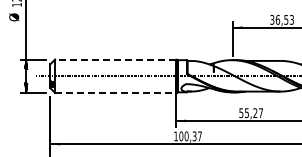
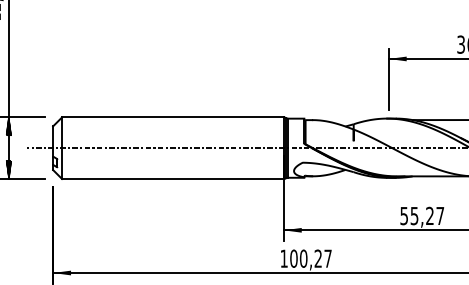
line: (114, 59) -> (171, 117), dashed -> solid
line: (115, 93) -> (172, 179), dashed -> solid
text: (194, 136) -> (318, 258), 100,37 -> 100,27

